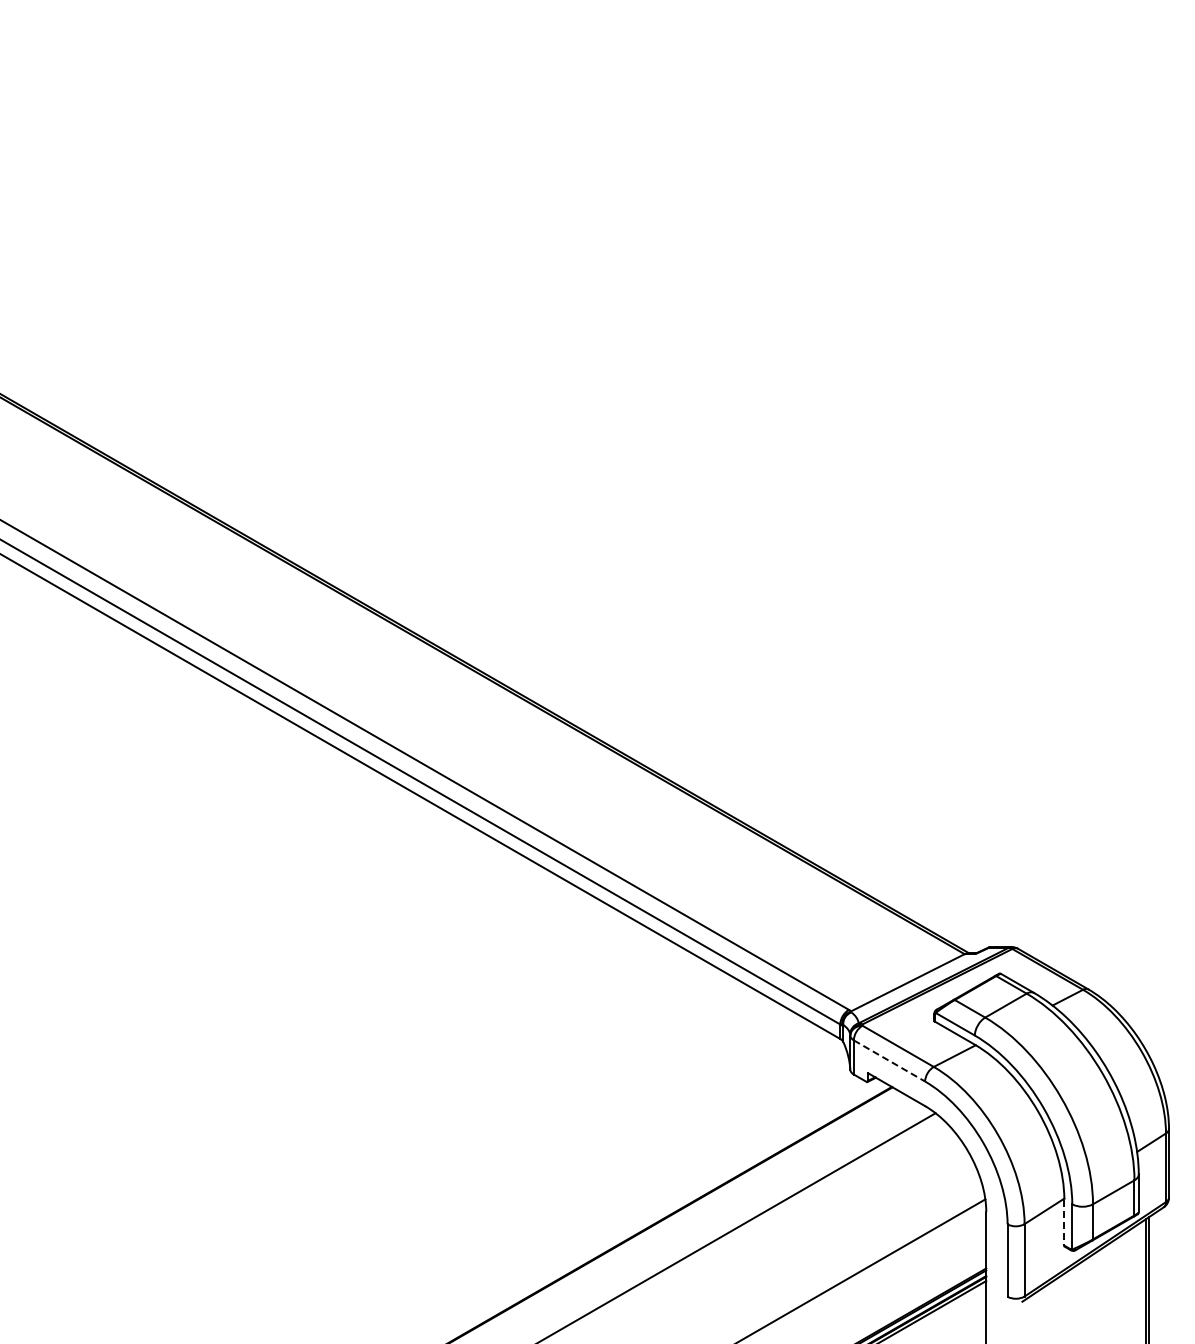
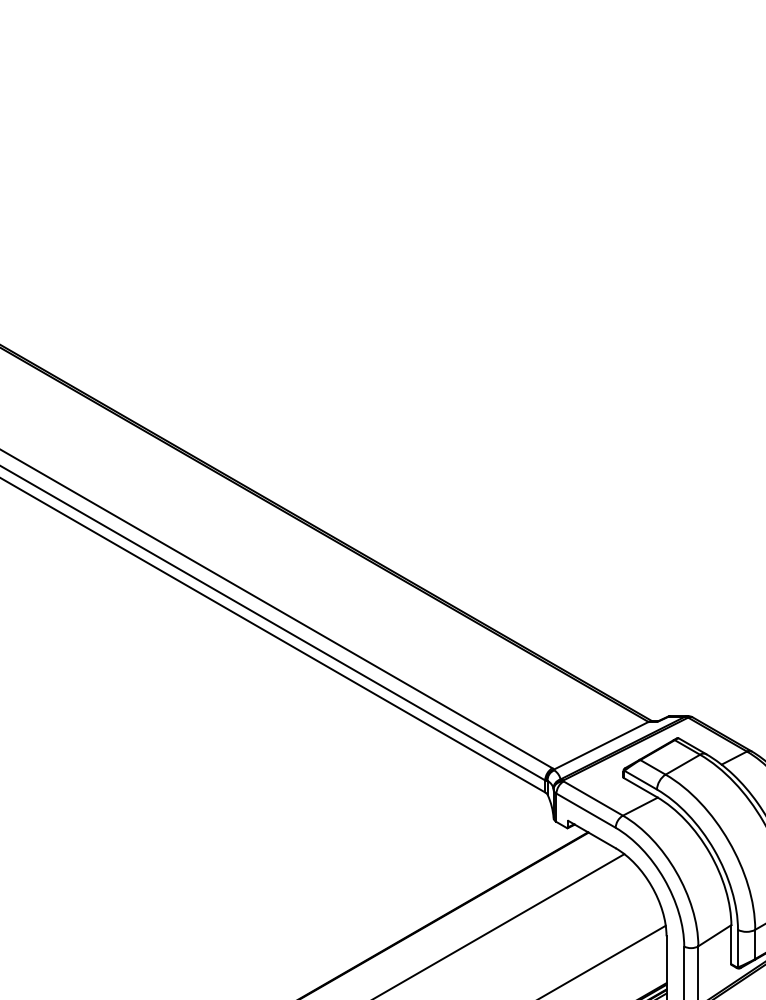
line: (889, 1061) -> (586, 811), dashed -> solid
line: (1064, 1222) -> (731, 944), dashed -> solid

